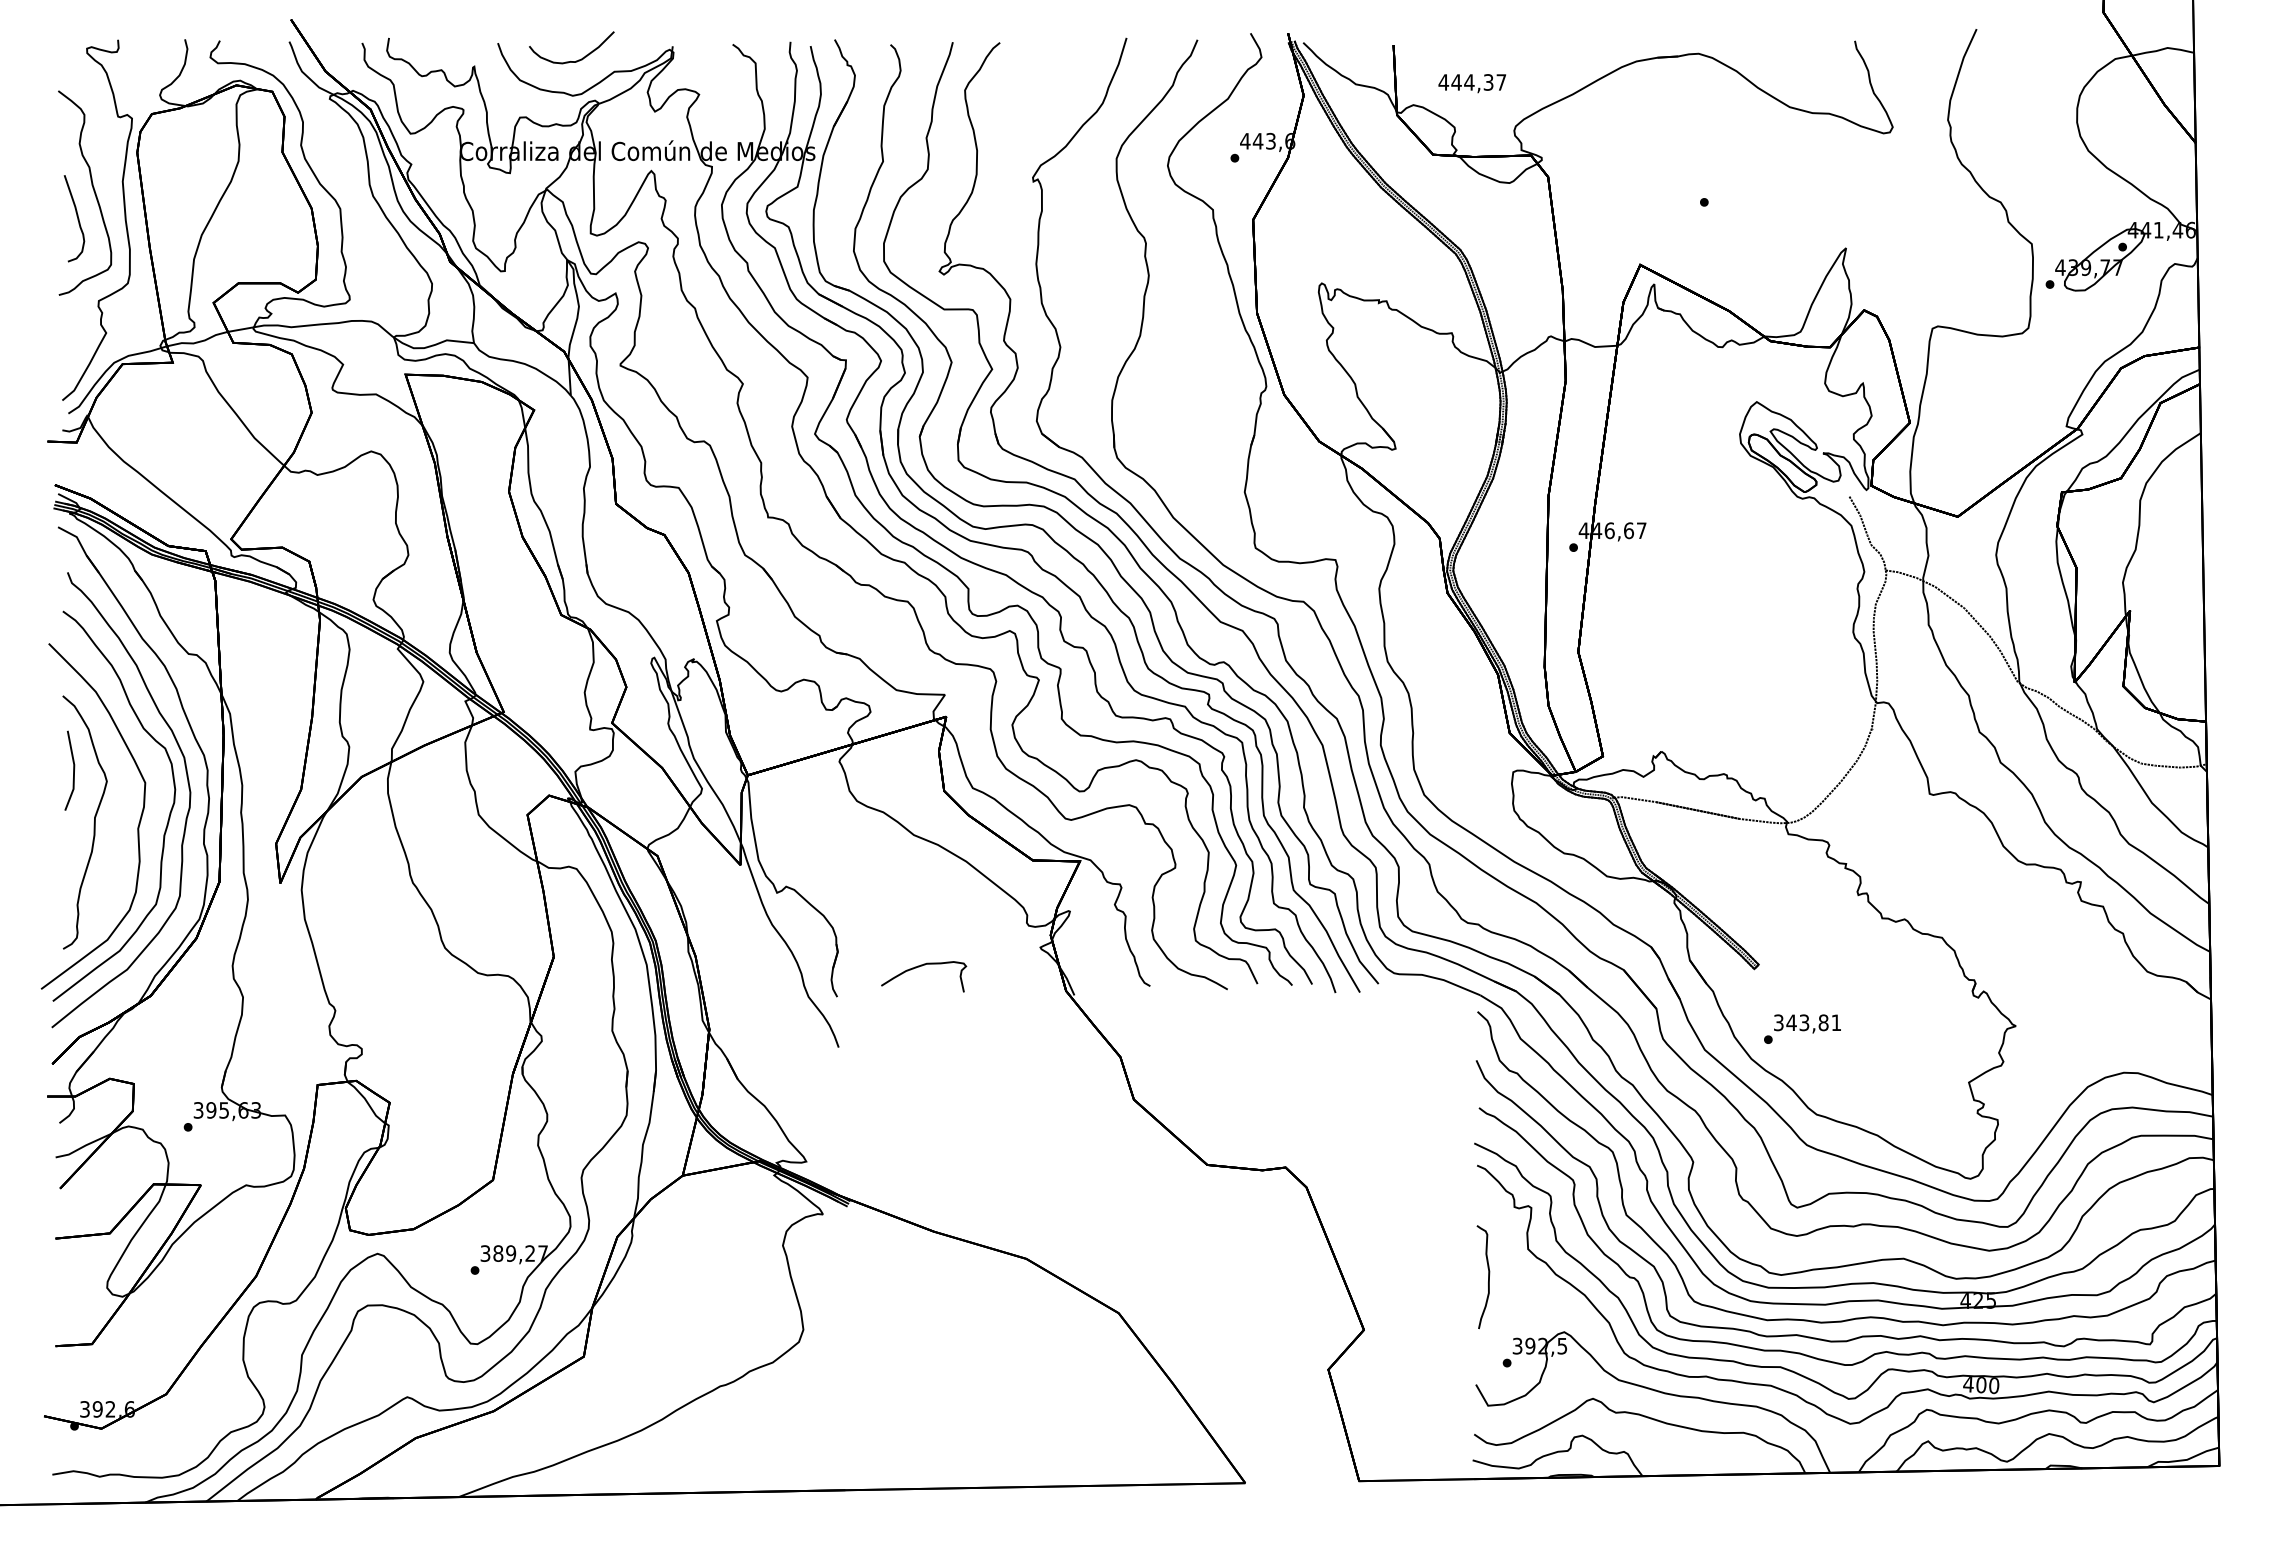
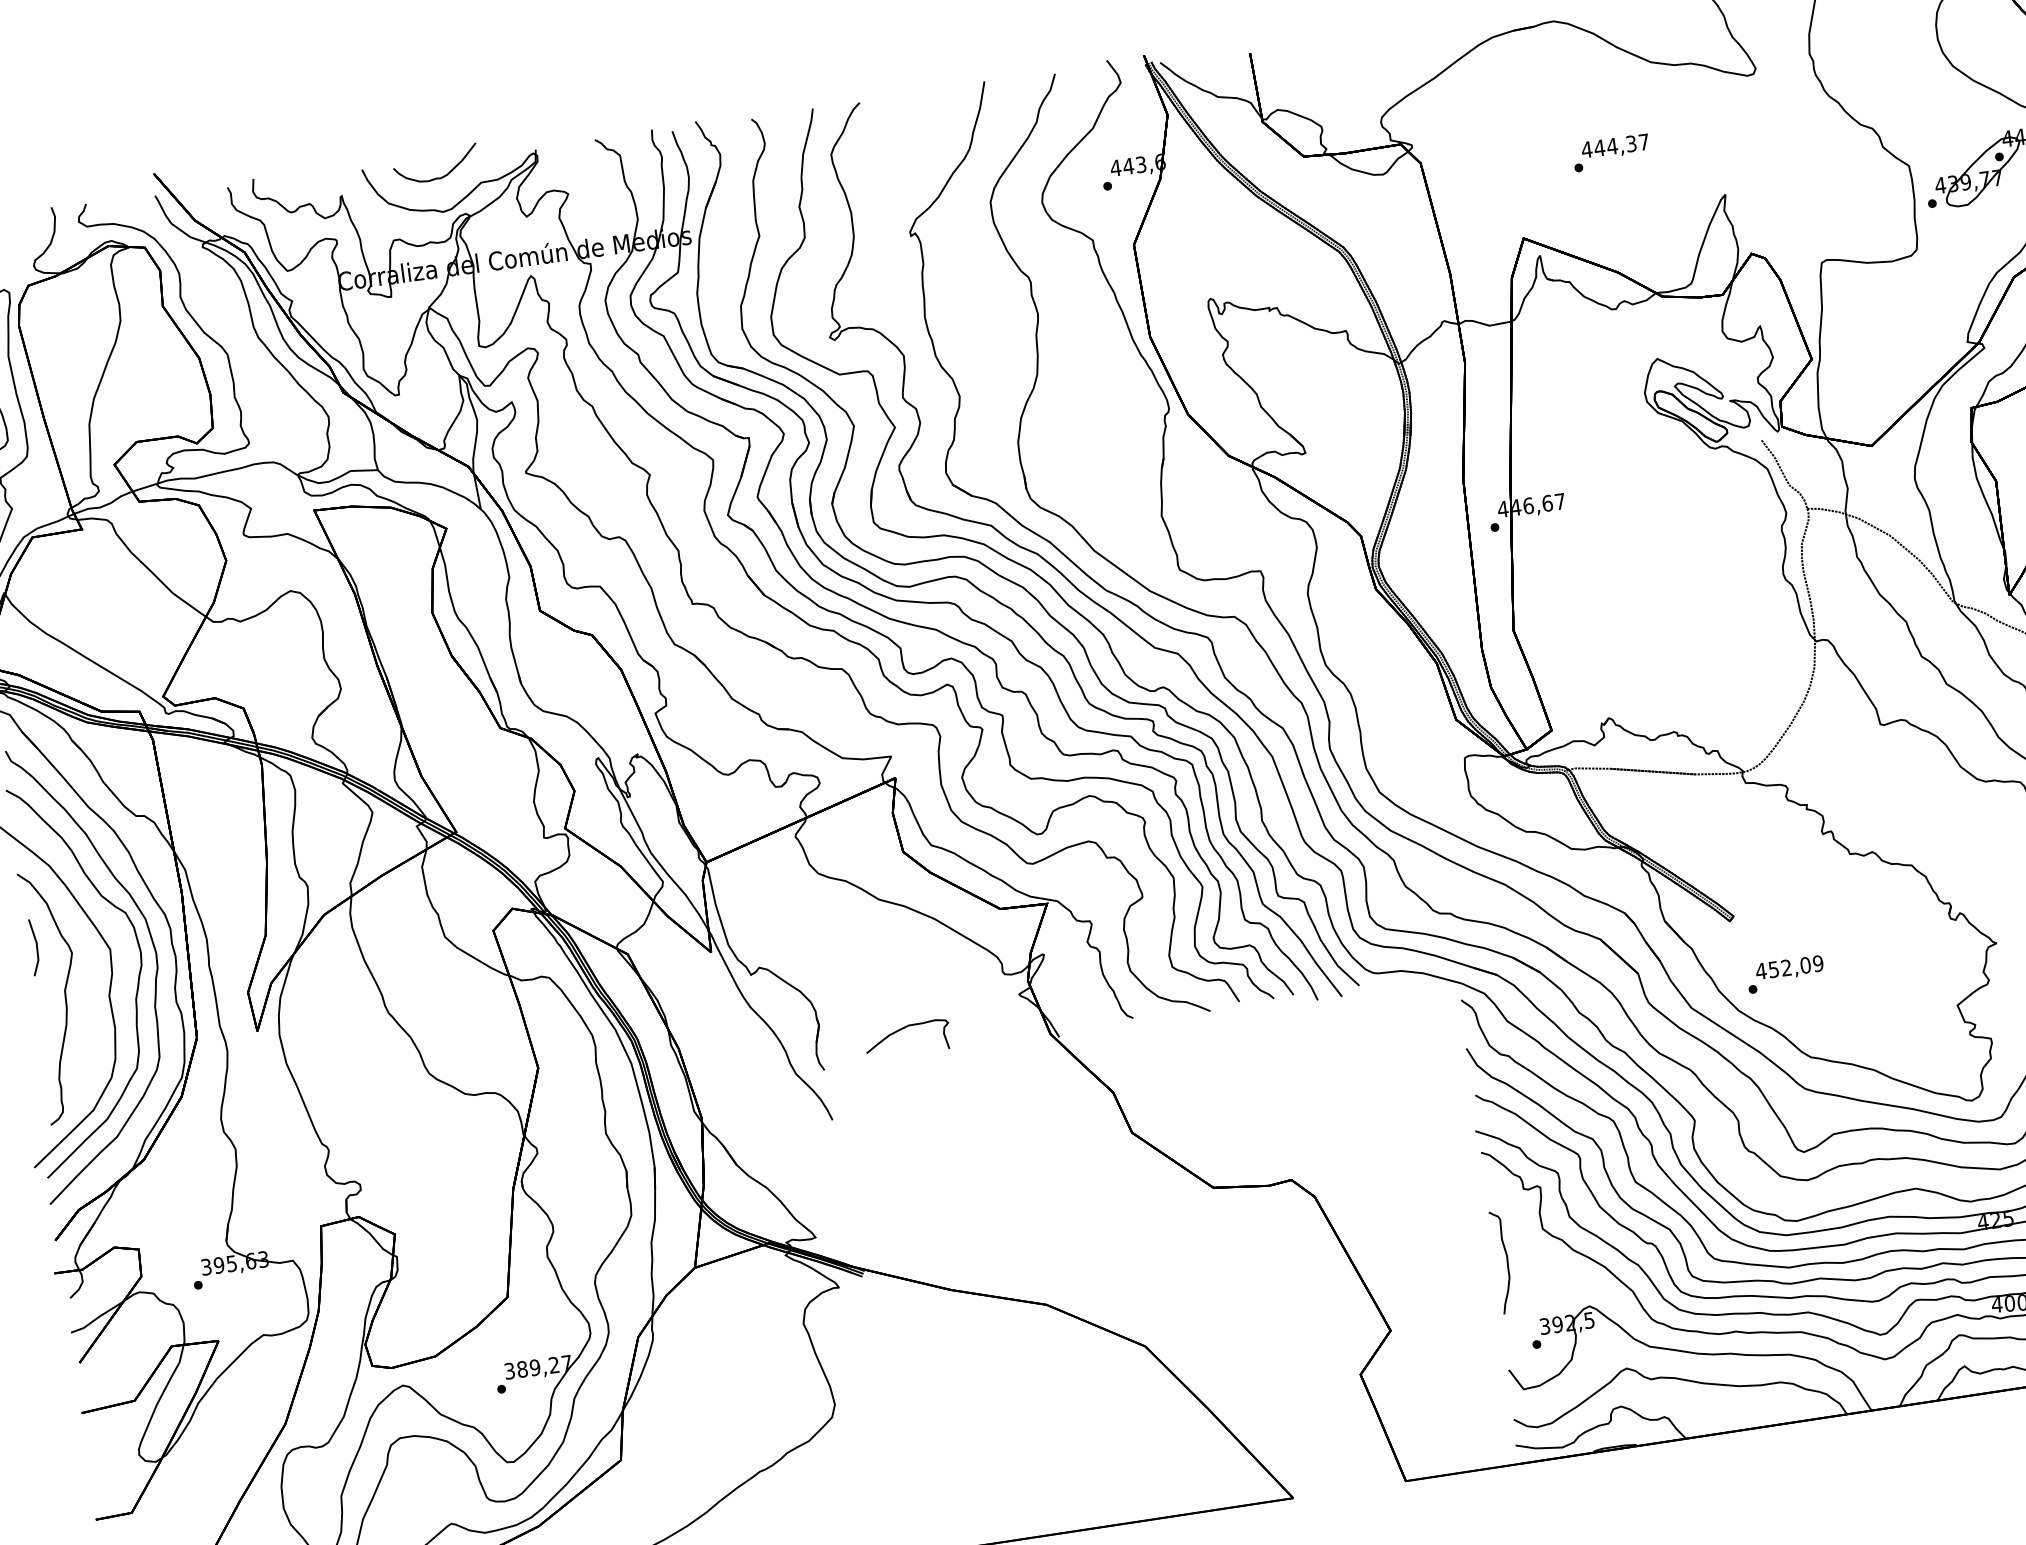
text: (1471, 83) -> (1614, 147), moved
part: (70, 770) -> (34, 947), size x0.71
text: (1807, 1022) -> (1789, 967), 343,81 -> 452,09

